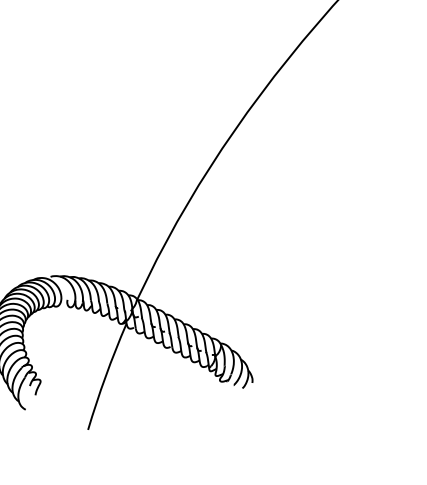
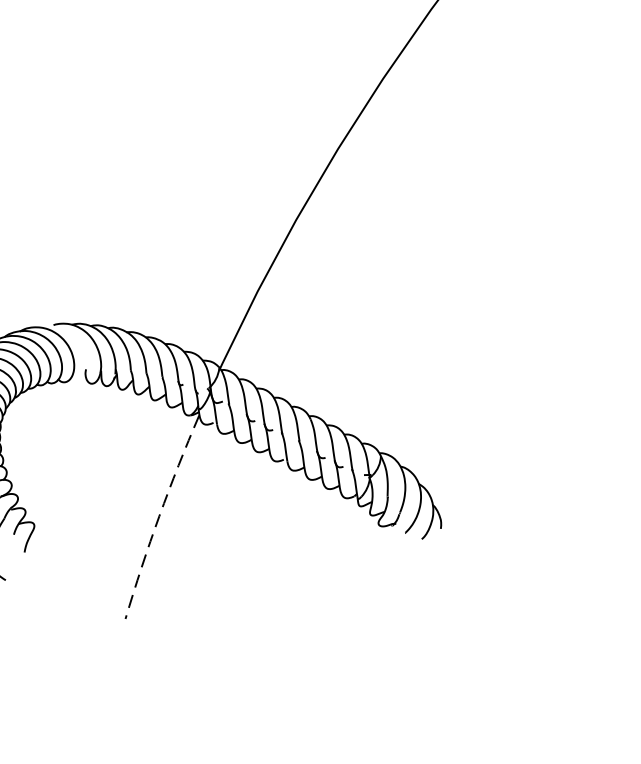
arc: (105, 376) -> (158, 516), solid -> dashed

